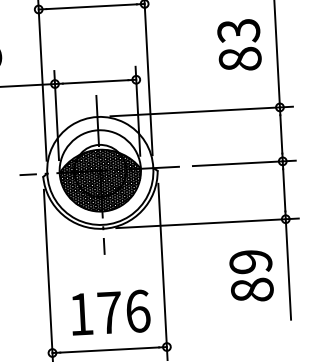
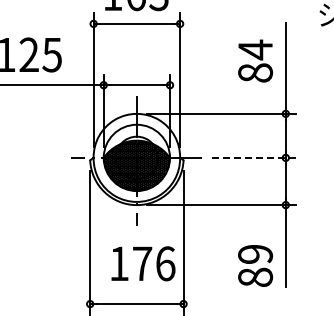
text: (238, 30) -> (255, 49), 83 -> 84
line: (244, 162) -> (254, 157), solid -> dashed
text: (251, 275) -> (255, 265), moved
text: (110, 312) -> (143, 263), moved

